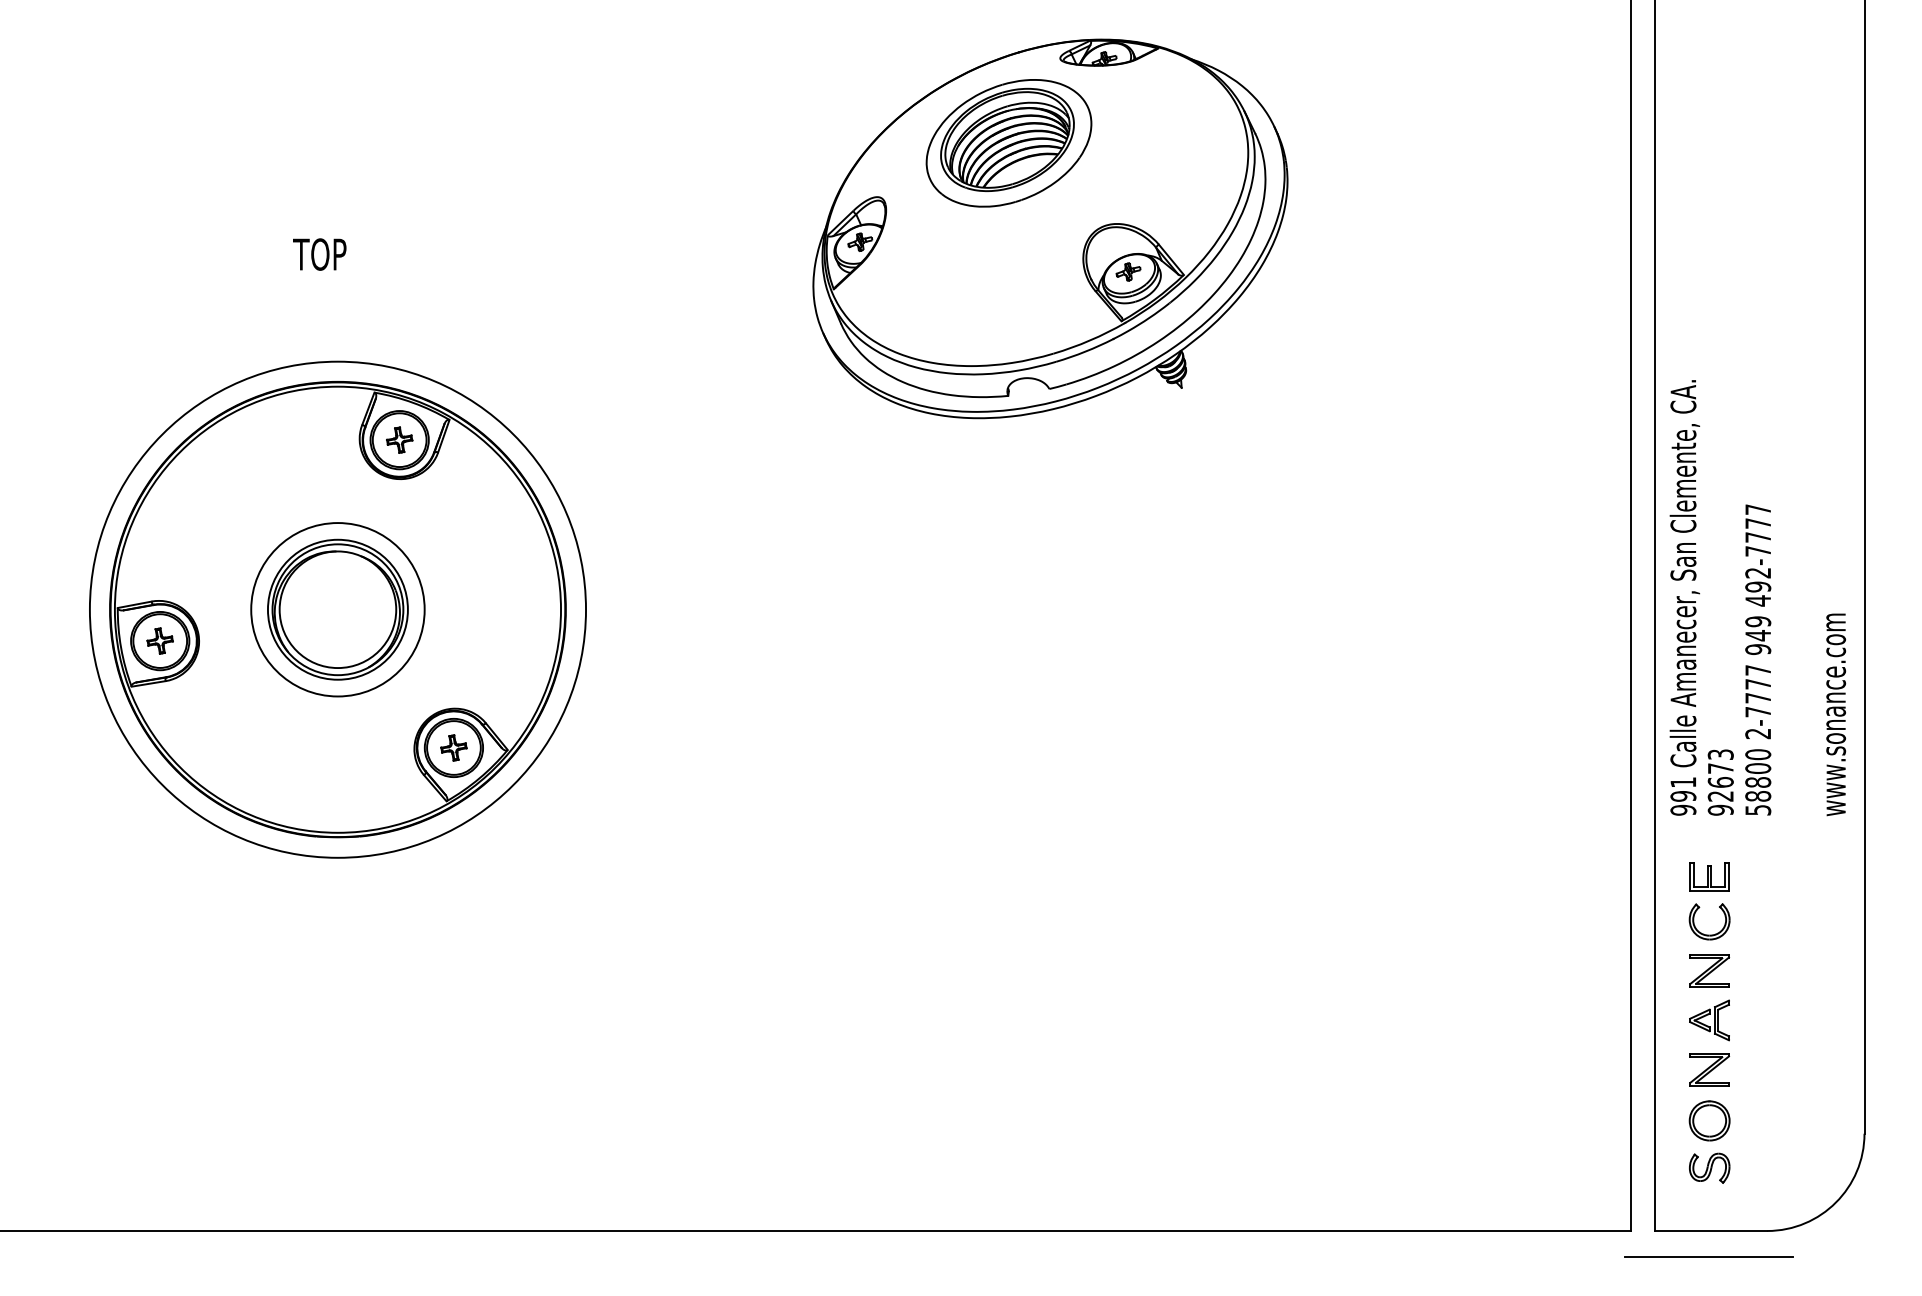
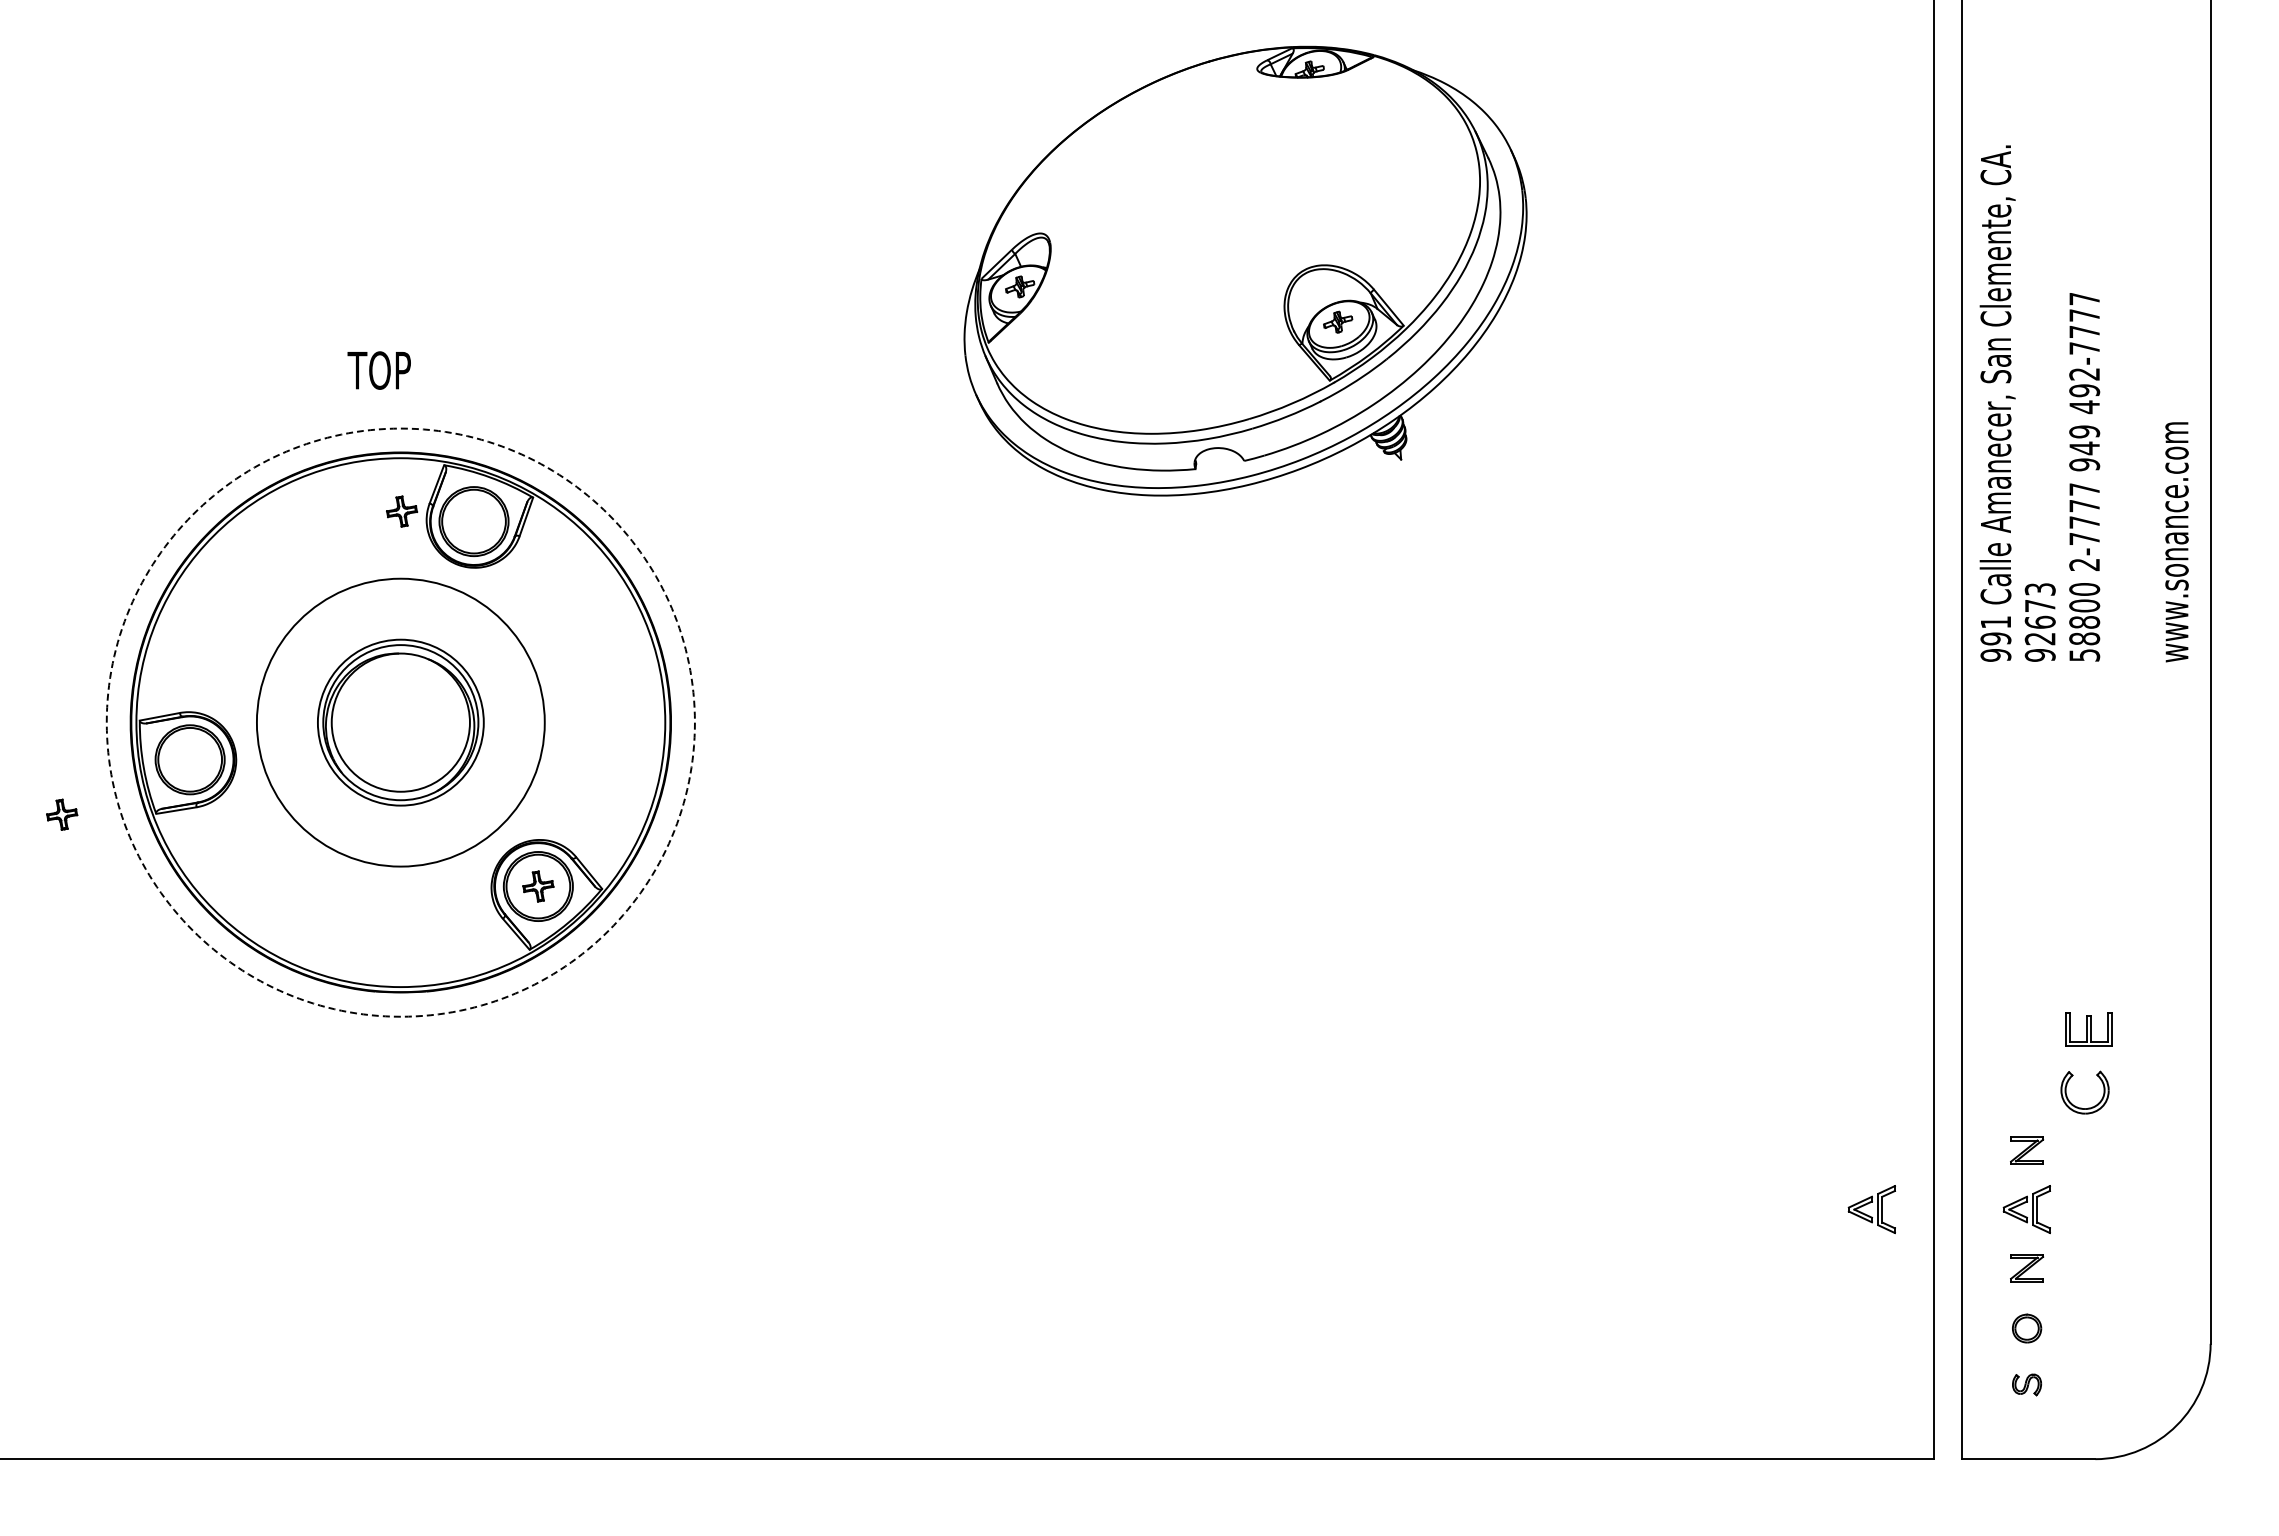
part: (1008, 143) -> (1195, 169), removed
text: (319, 254) -> (378, 370), moved
part: (400, 440) -> (402, 511), moved
text: (1757, 597) -> (2083, 403), moved
circle: (337, 609) -> (400, 722), size x1.4
circle: (337, 609) -> (400, 722), solid -> dashed
part: (160, 640) -> (62, 814), moved
part: (1709, 877) -> (2088, 1029), moved
part: (1706, 934) -> (2081, 1107), moved
part: (1709, 970) -> (2026, 1150), size x0.7
part: (1578, 1020) -> (1871, 1209), added
part: (1709, 1069) -> (2026, 1267), size x0.7
part: (1709, 1120) -> (2026, 1328), size x0.6
part: (1709, 1168) -> (2026, 1384), size x0.6
line: (1708, 1256) -> (2025, 1489), removed

